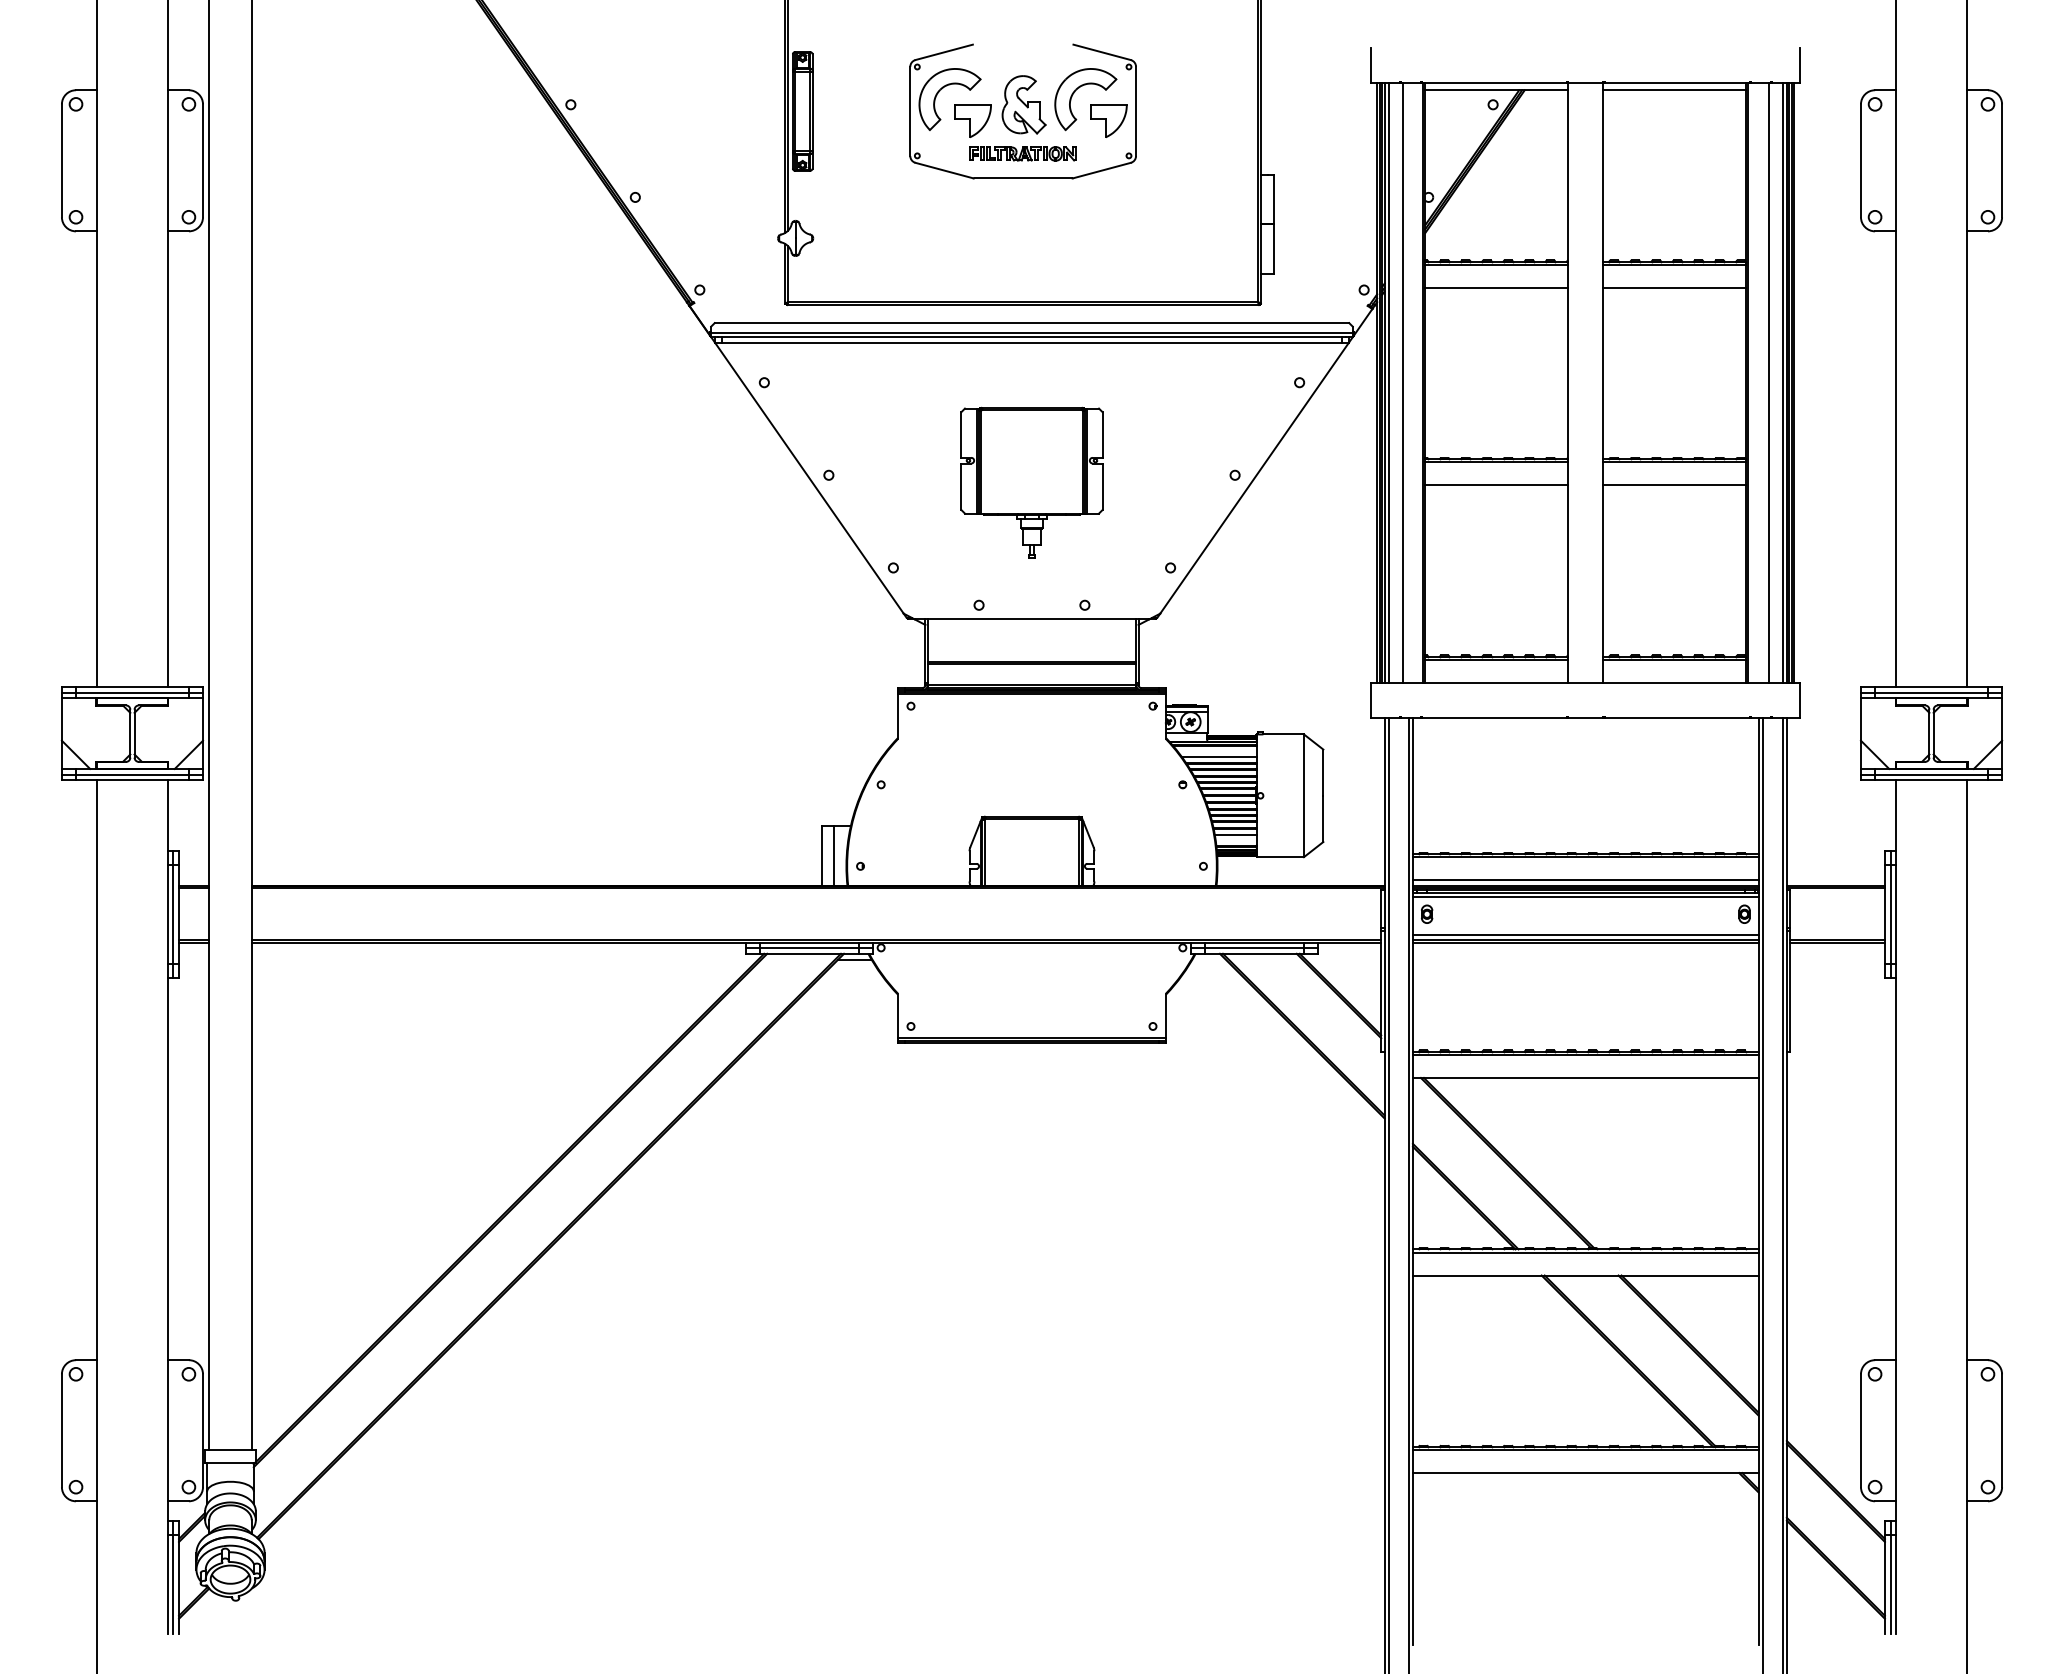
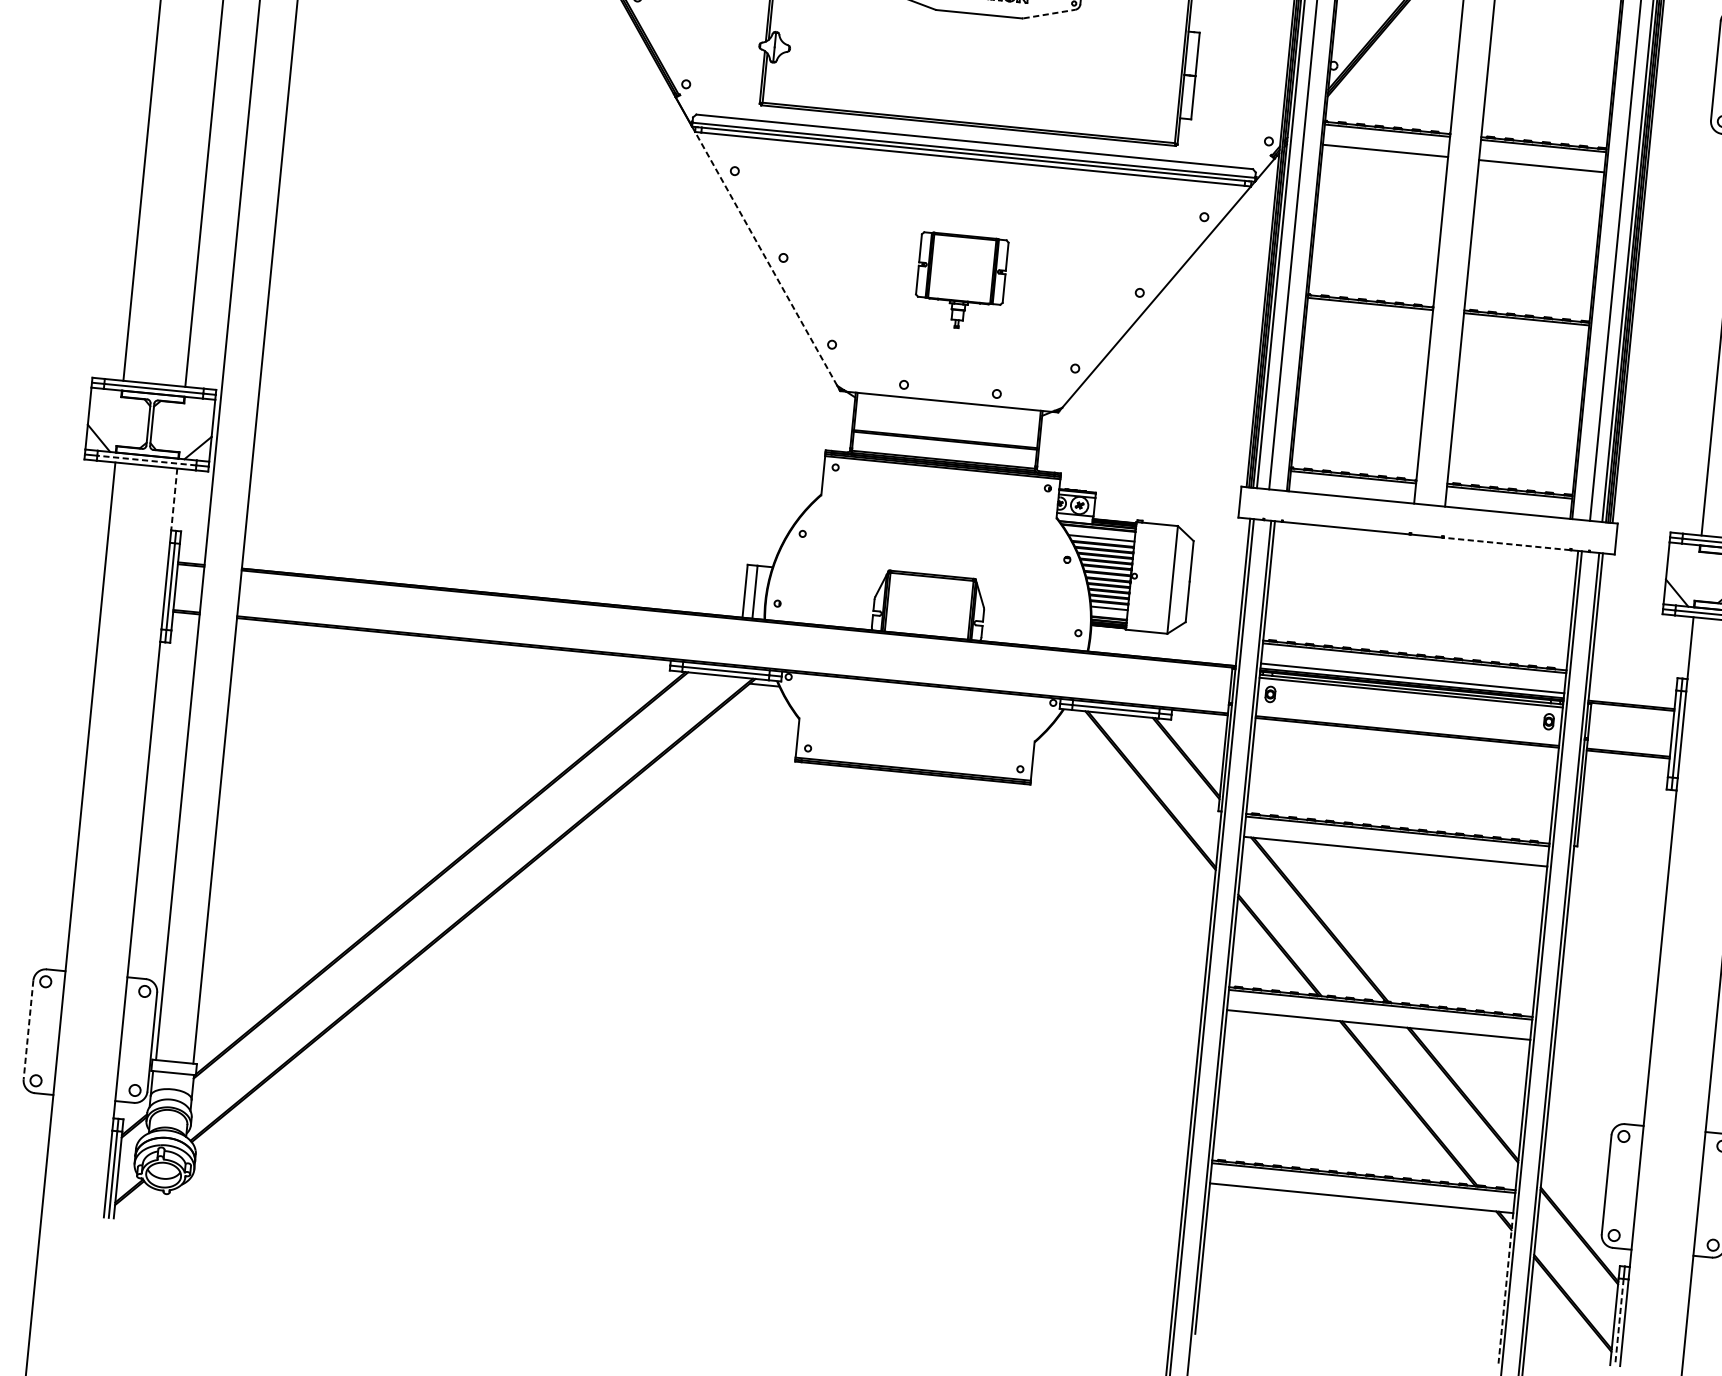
line: (1102, 170) -> (1049, 14), solid -> dashed
line: (809, 478) -> (766, 259), solid -> dashed
part: (1031, 482) -> (960, 281), size x0.7
line: (1496, 485) -> (1368, 324), removed
line: (1674, 485) -> (1524, 339), removed
line: (1676, 718) -> (1506, 544), solid -> dashed
line: (131, 774) -> (146, 460), solid -> dashed
line: (167, 816) -> (173, 500), solid -> dashed
line: (1585, 935) -> (1407, 726), removed
line: (61, 1431) -> (28, 1030), solid -> dashed
line: (1758, 1558) -> (1505, 1288), solid -> dashed
line: (1890, 1585) -> (1619, 1323), solid -> dashed

